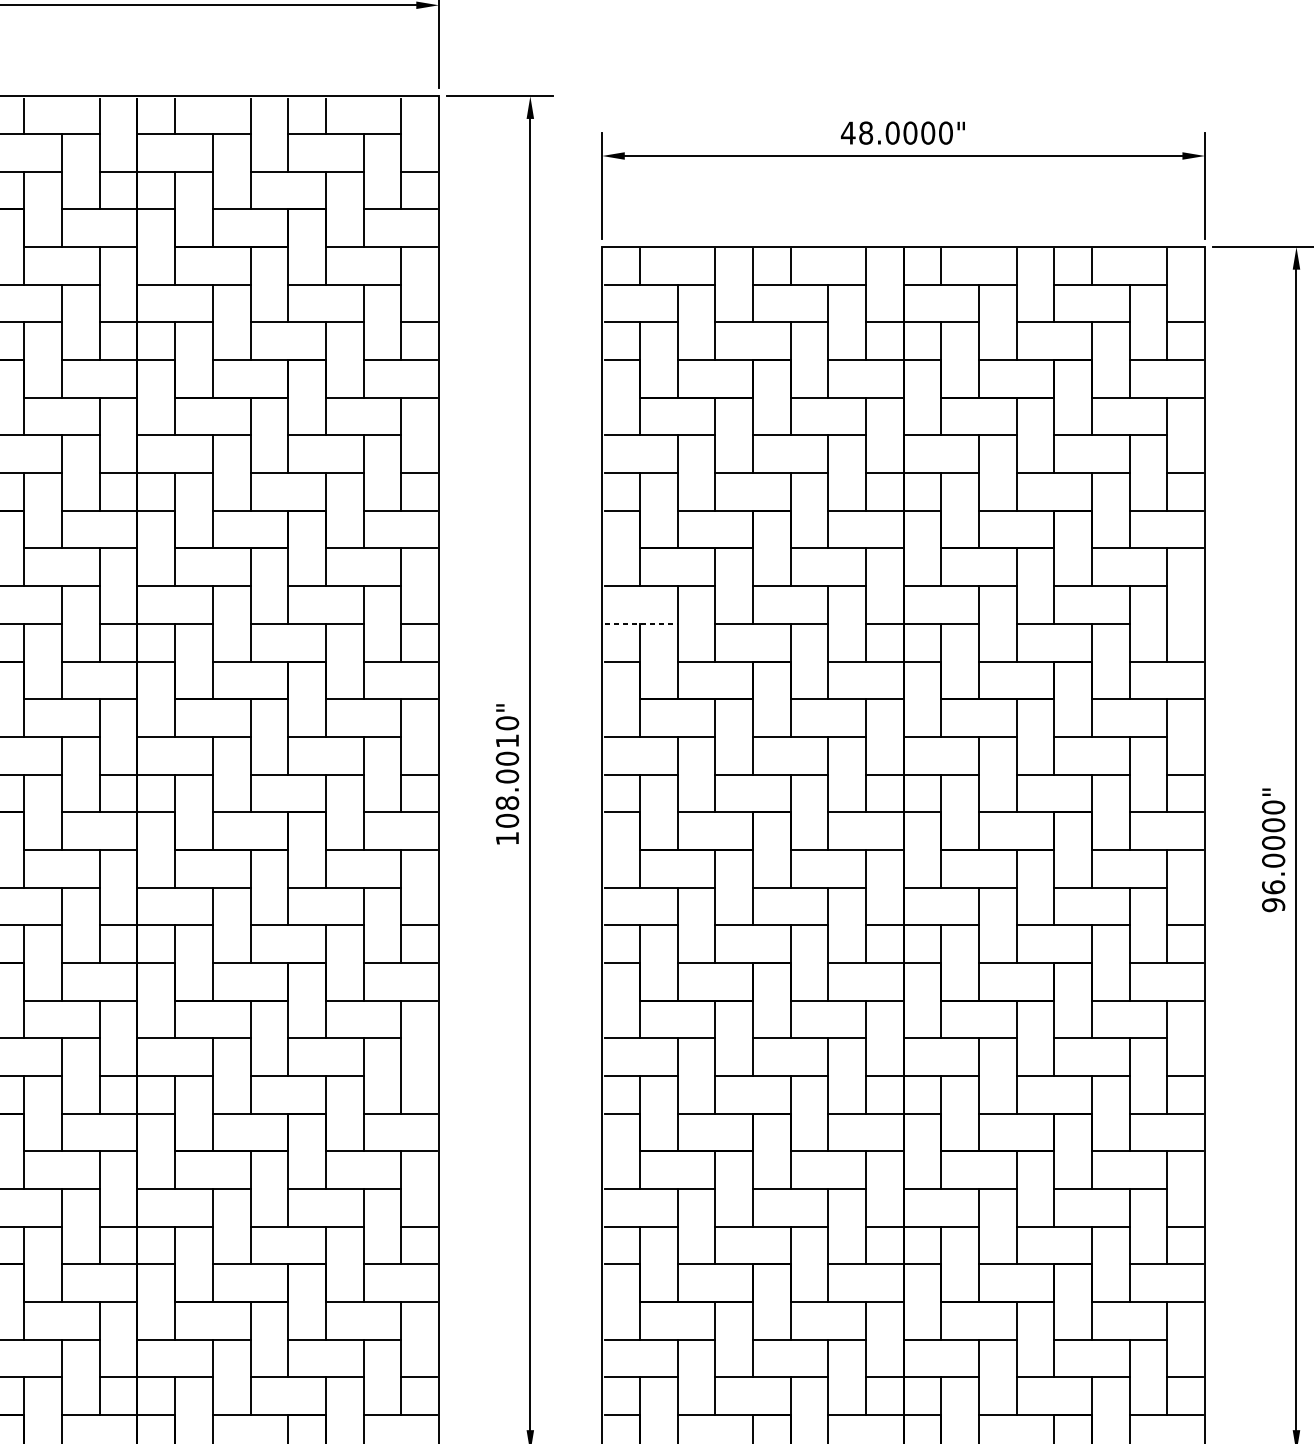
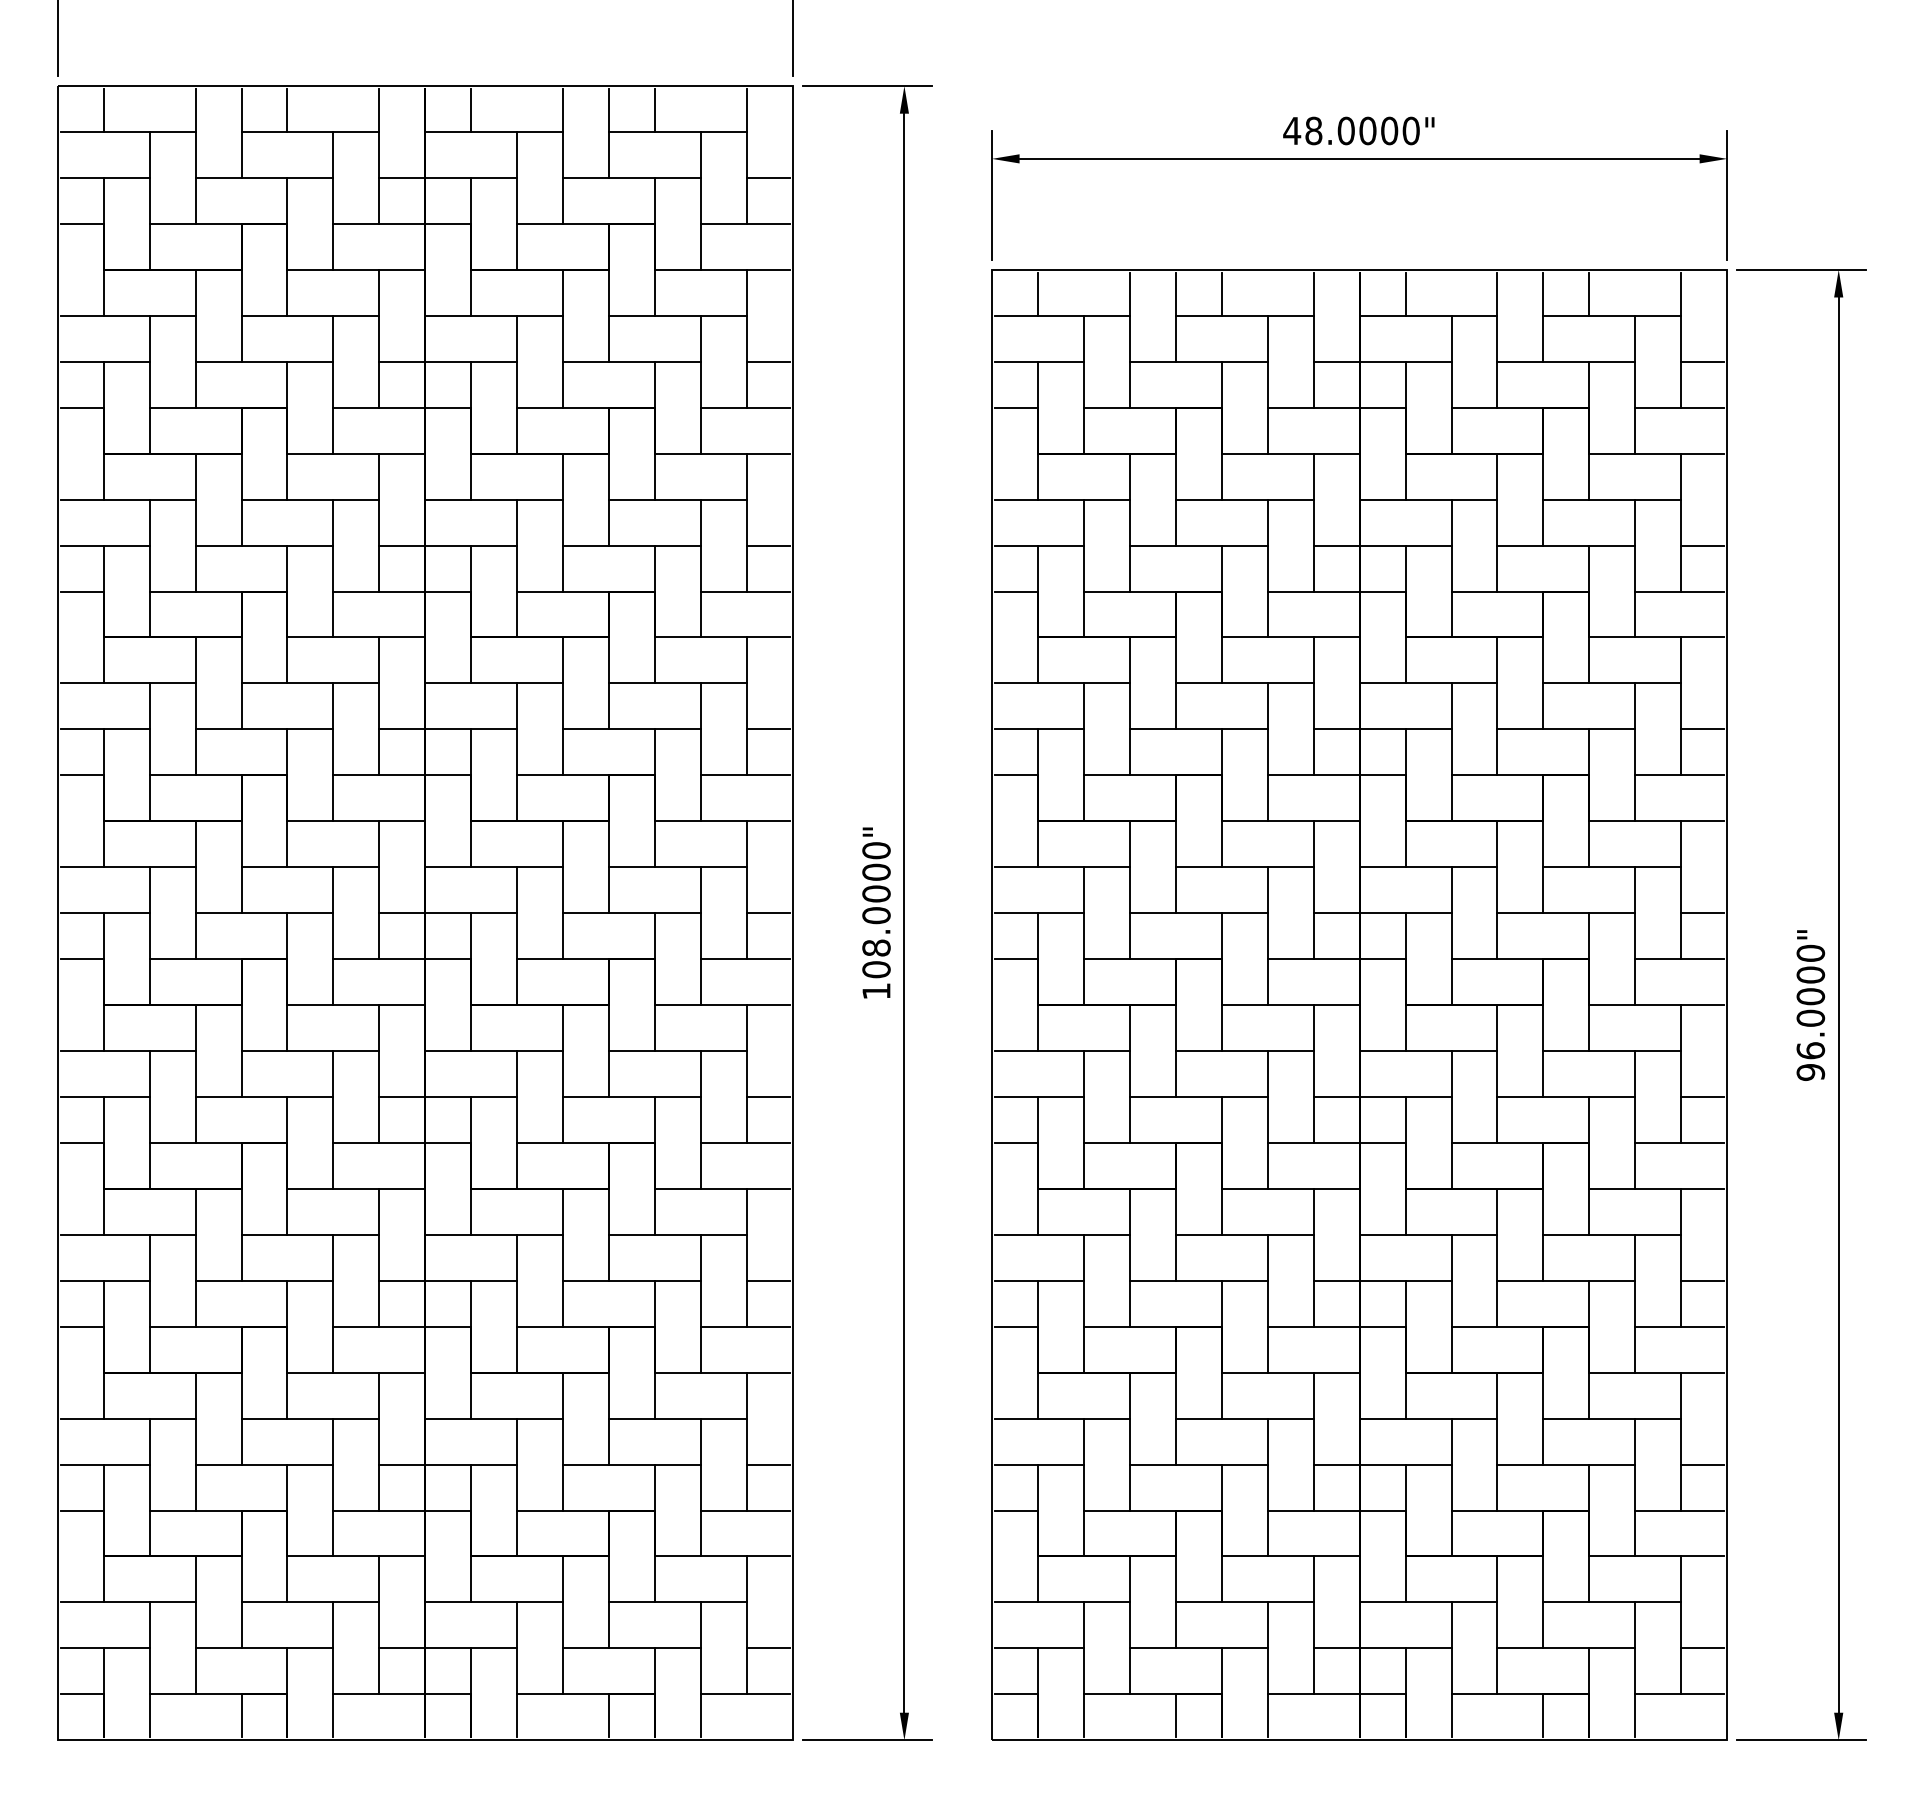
line: (641, 623) -> (1039, 729), dashed -> solid
line: (1184, 623) -> (1702, 729), added
text: (507, 740) -> (876, 871), 108.0010" -> 108.0000"
line: (418, 1075) -> (768, 1280), added

